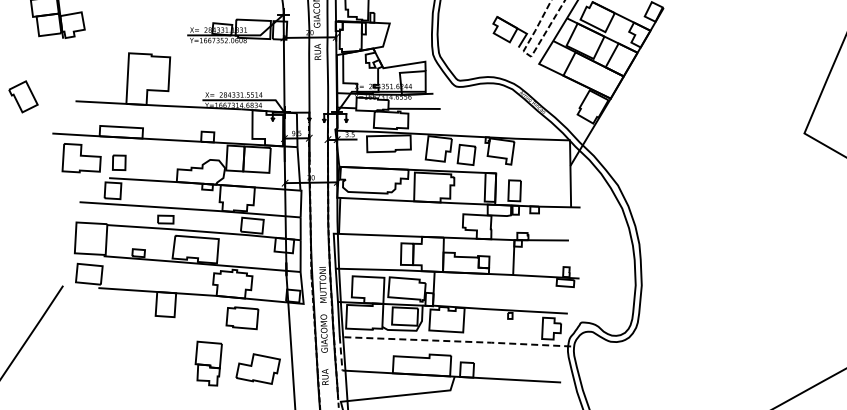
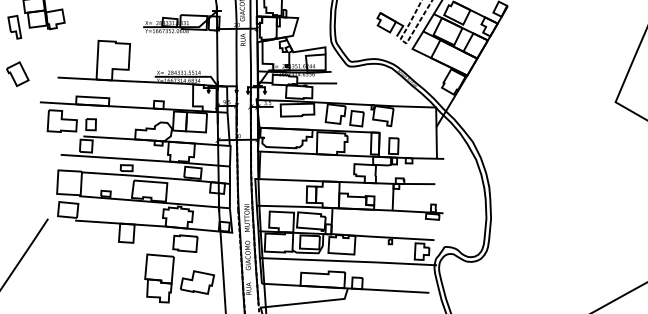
part: (19, 35) -> (14, 27), added
line: (438, 340) -> (335, 260), dashed -> solid
part: (208, 363) -> (159, 278), size x1.43

